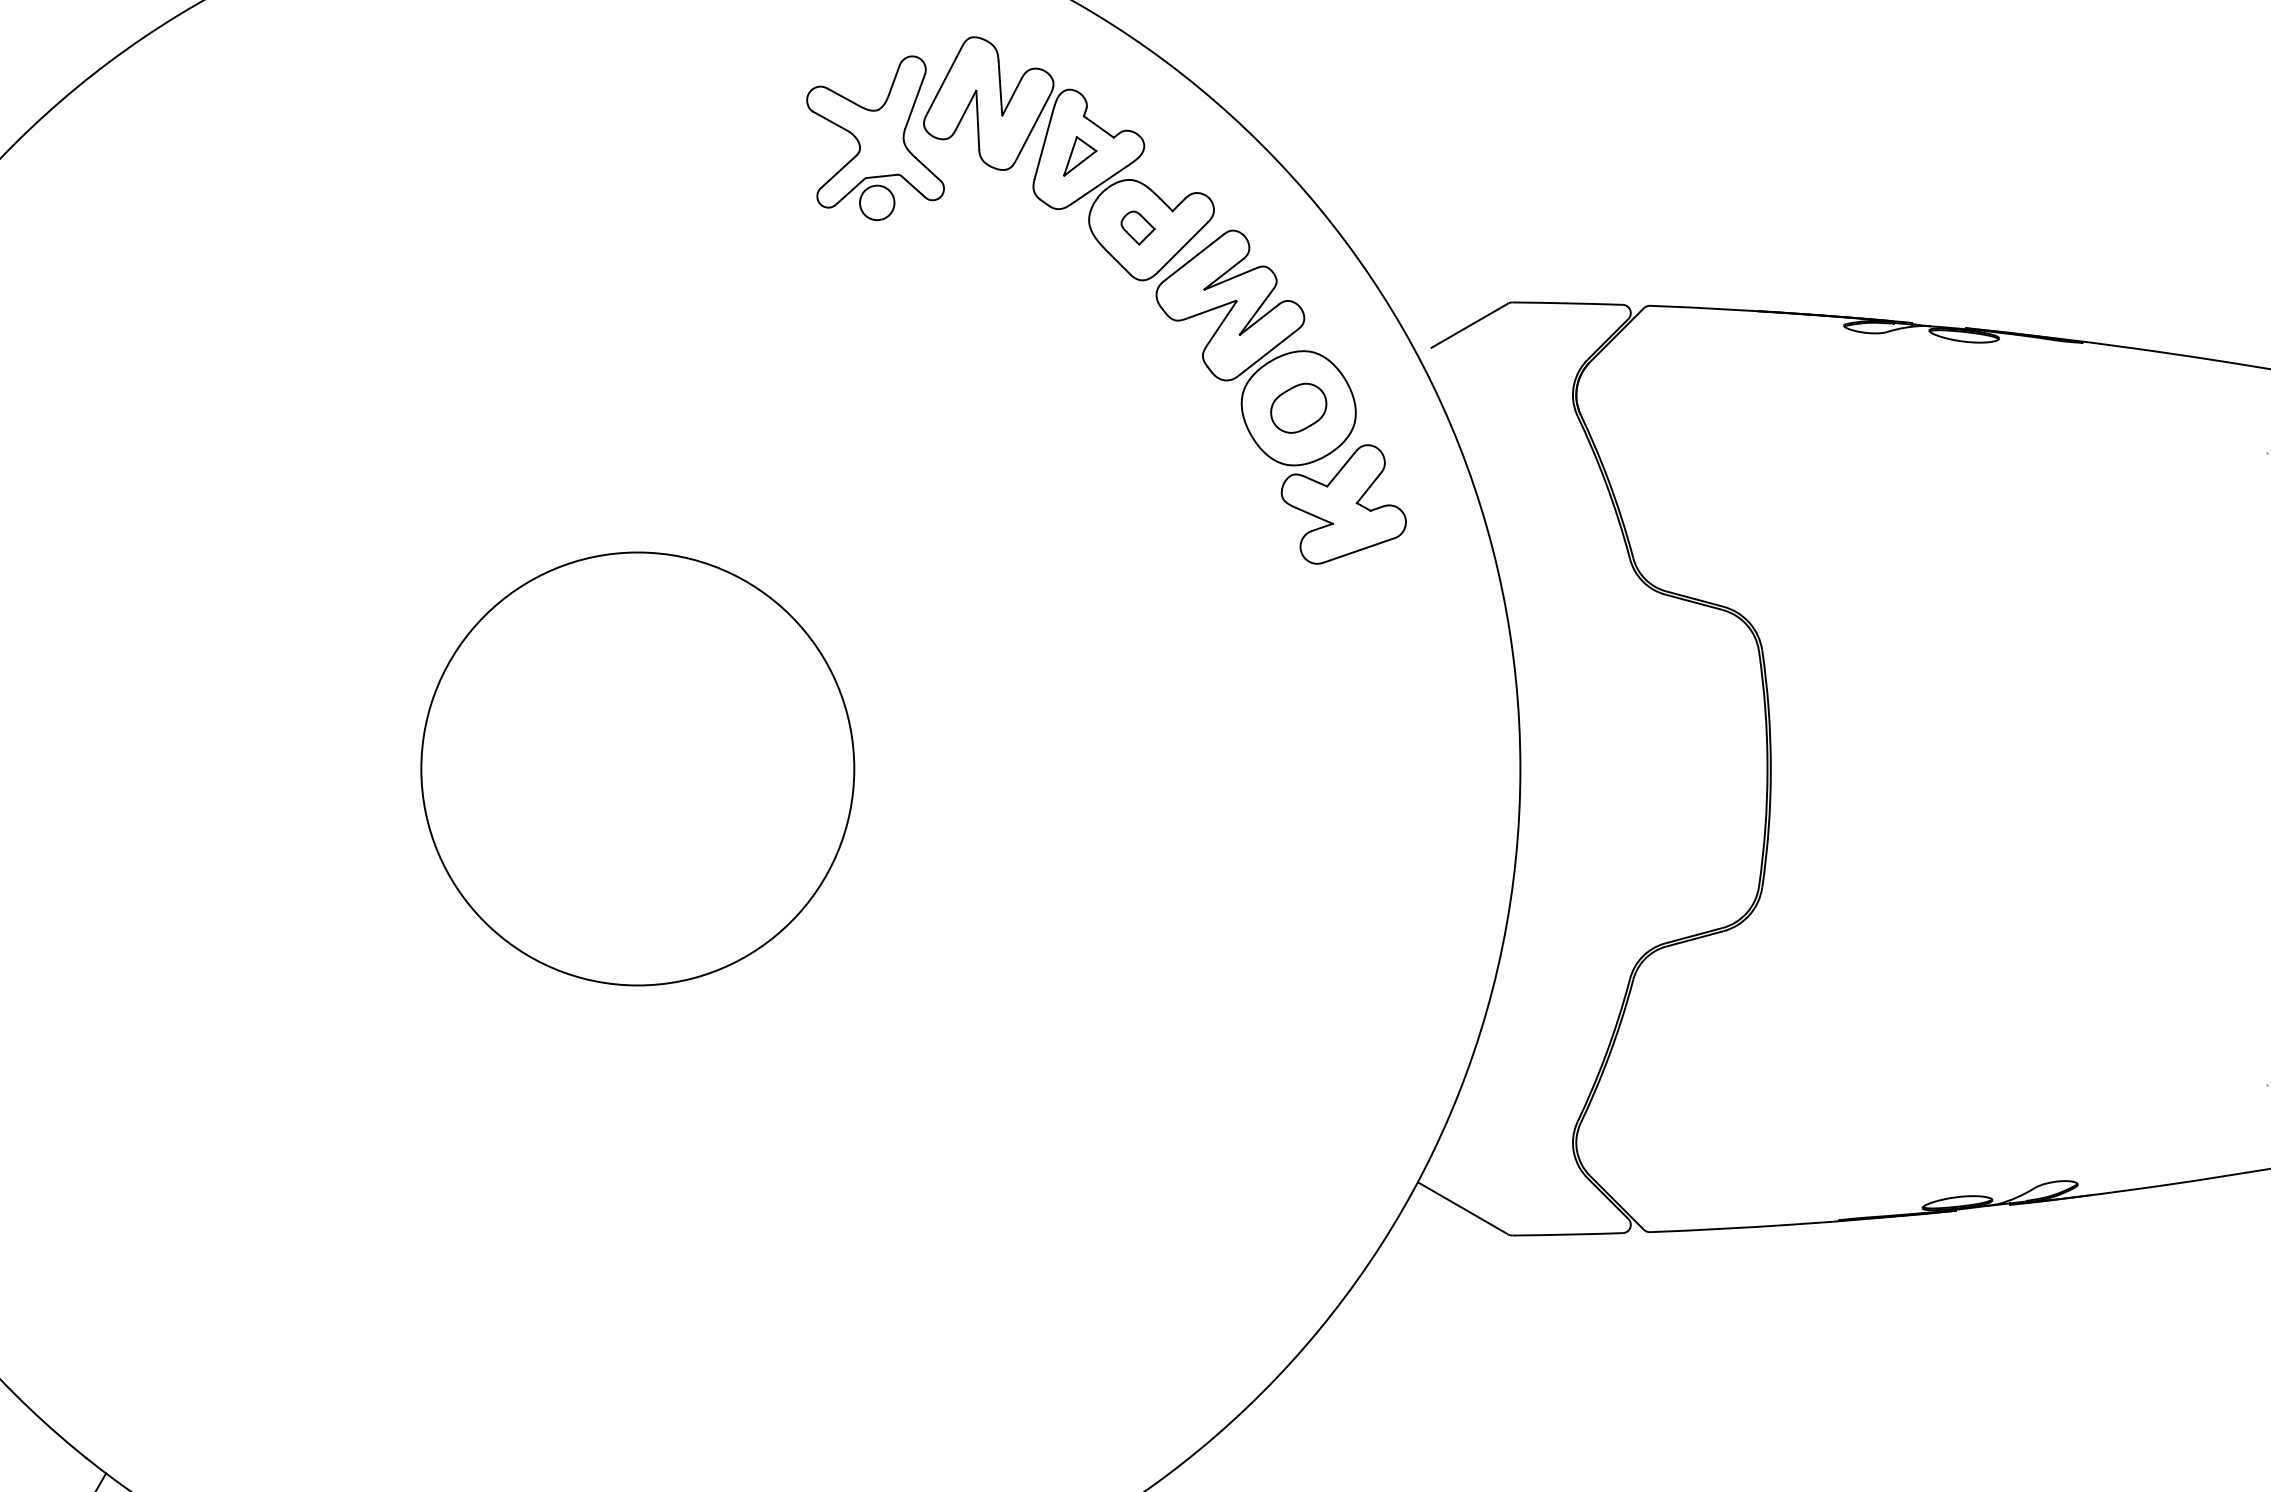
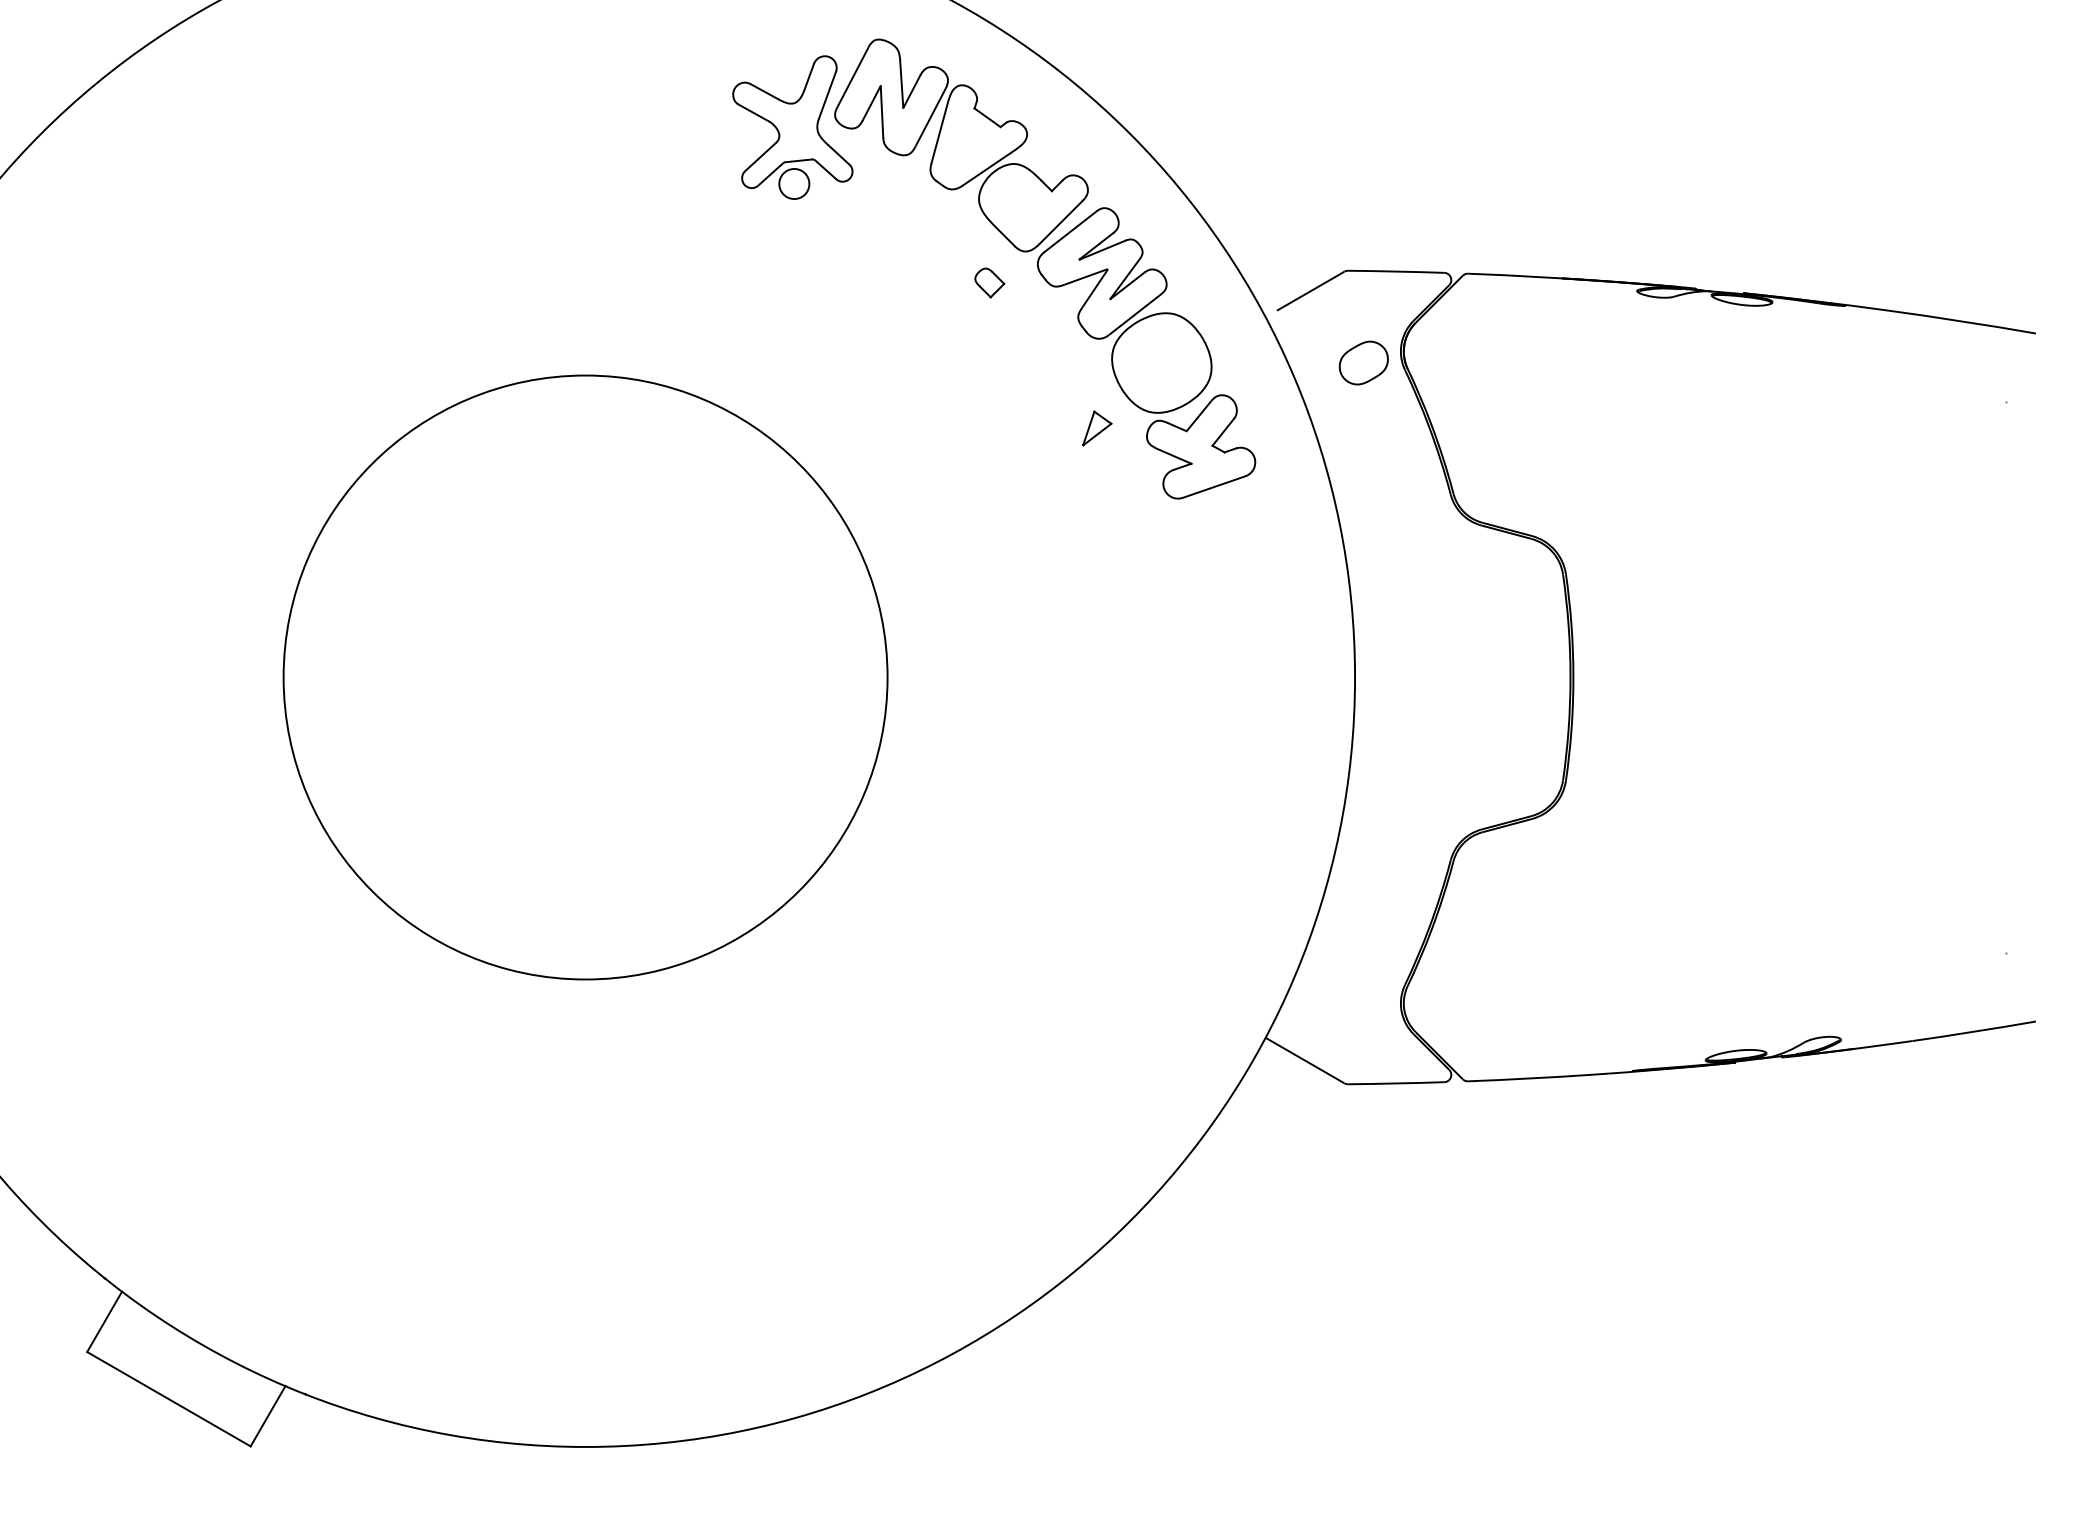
part: (1080, 156) -> (1097, 428), moved
part: (1137, 227) -> (989, 282), moved
part: (1298, 407) -> (1363, 362), moved
circle: (637, 768) -> (585, 677), size x1.6

